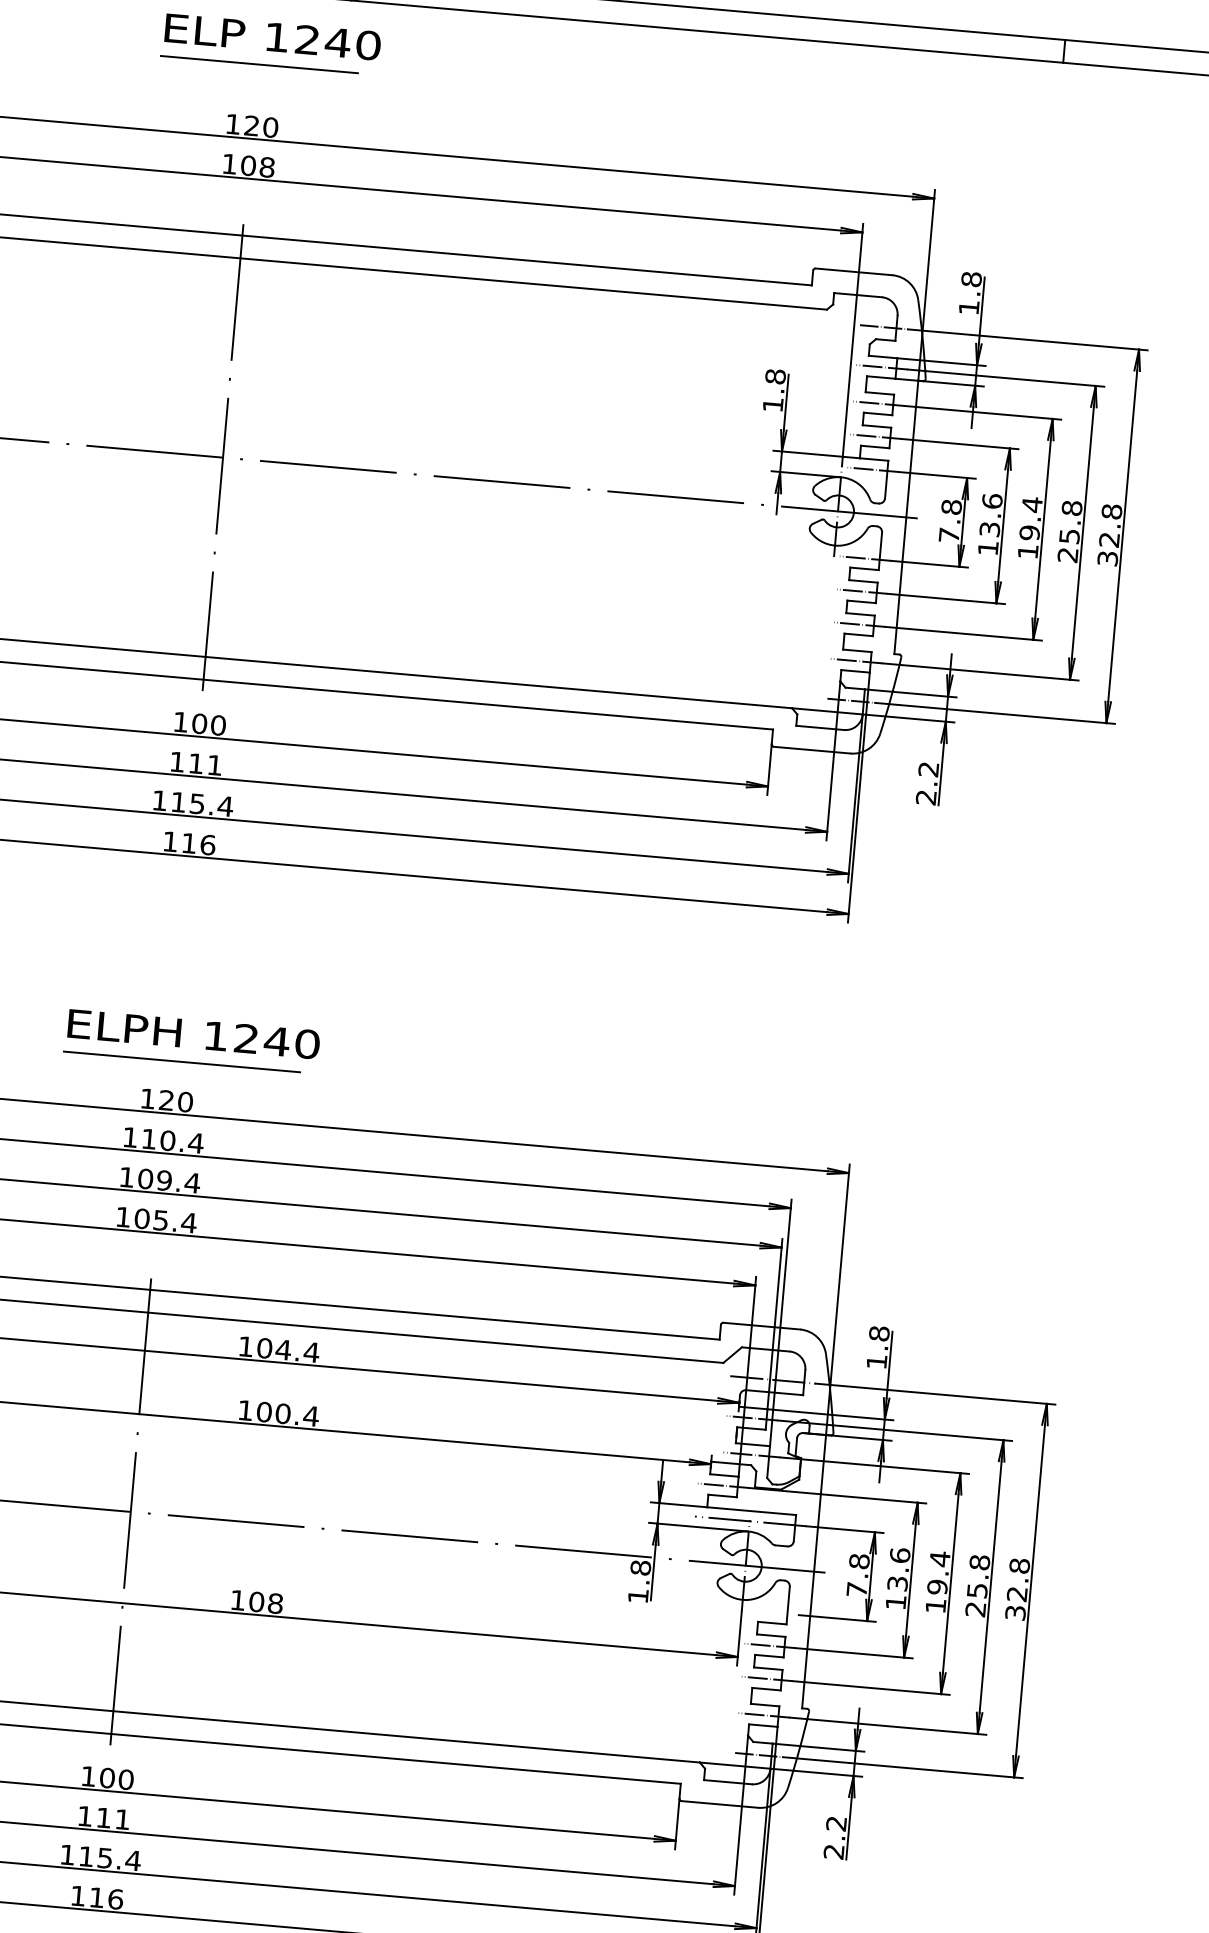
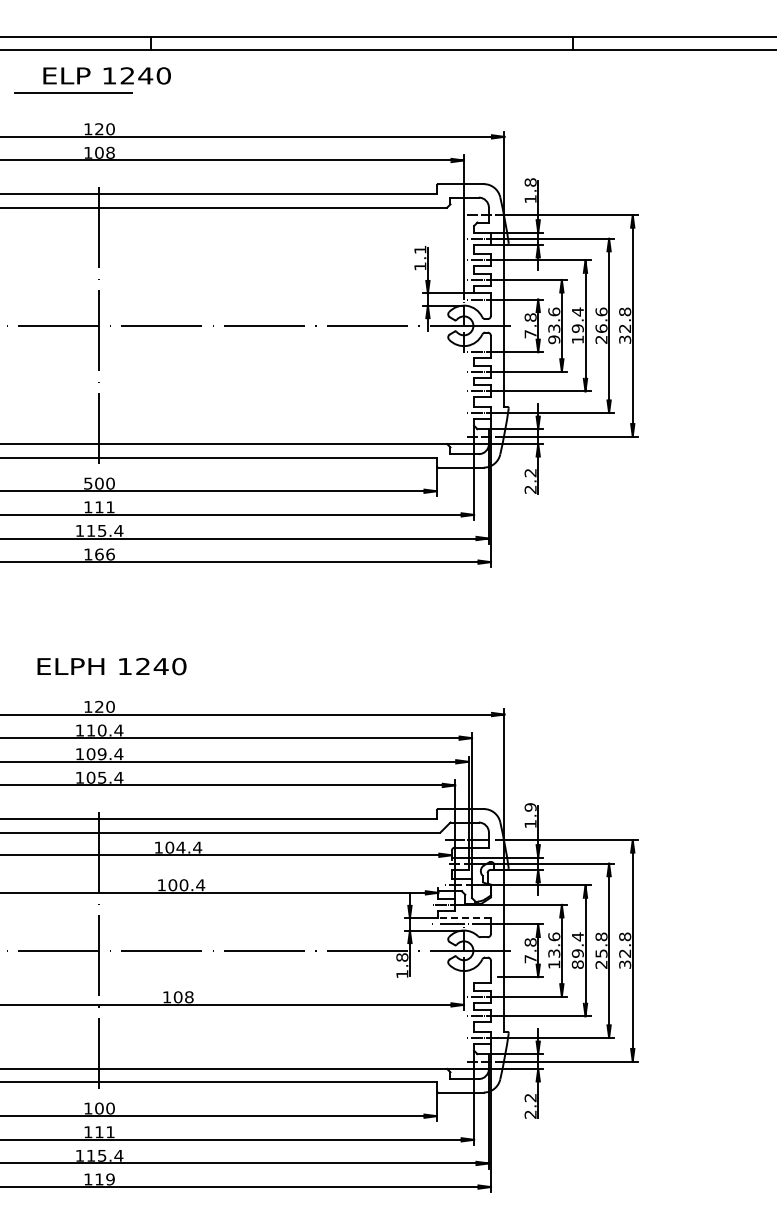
line: (259, 64) -> (73, 92), moved
text: (775, 376) -> (420, 249), 1.8 -> 1.1
text: (1070, 520) -> (601, 319), 25.8 -> 26.6
text: (988, 547) -> (554, 339), 13.6 -> 93.6
text: (181, 721) -> (88, 483), 100 -> 500
text: (189, 843) -> (99, 554), 116 -> 166
line: (182, 1062) -> (106, 683), removed
text: (879, 1333) -> (530, 807), 1.8 -> 1.9
line: (751, 1511) -> (464, 918), solid -> dashed
text: (935, 1605) -> (577, 964), 19.4 -> 89.4
text: (115, 1899) -> (110, 1179), 116 -> 119

